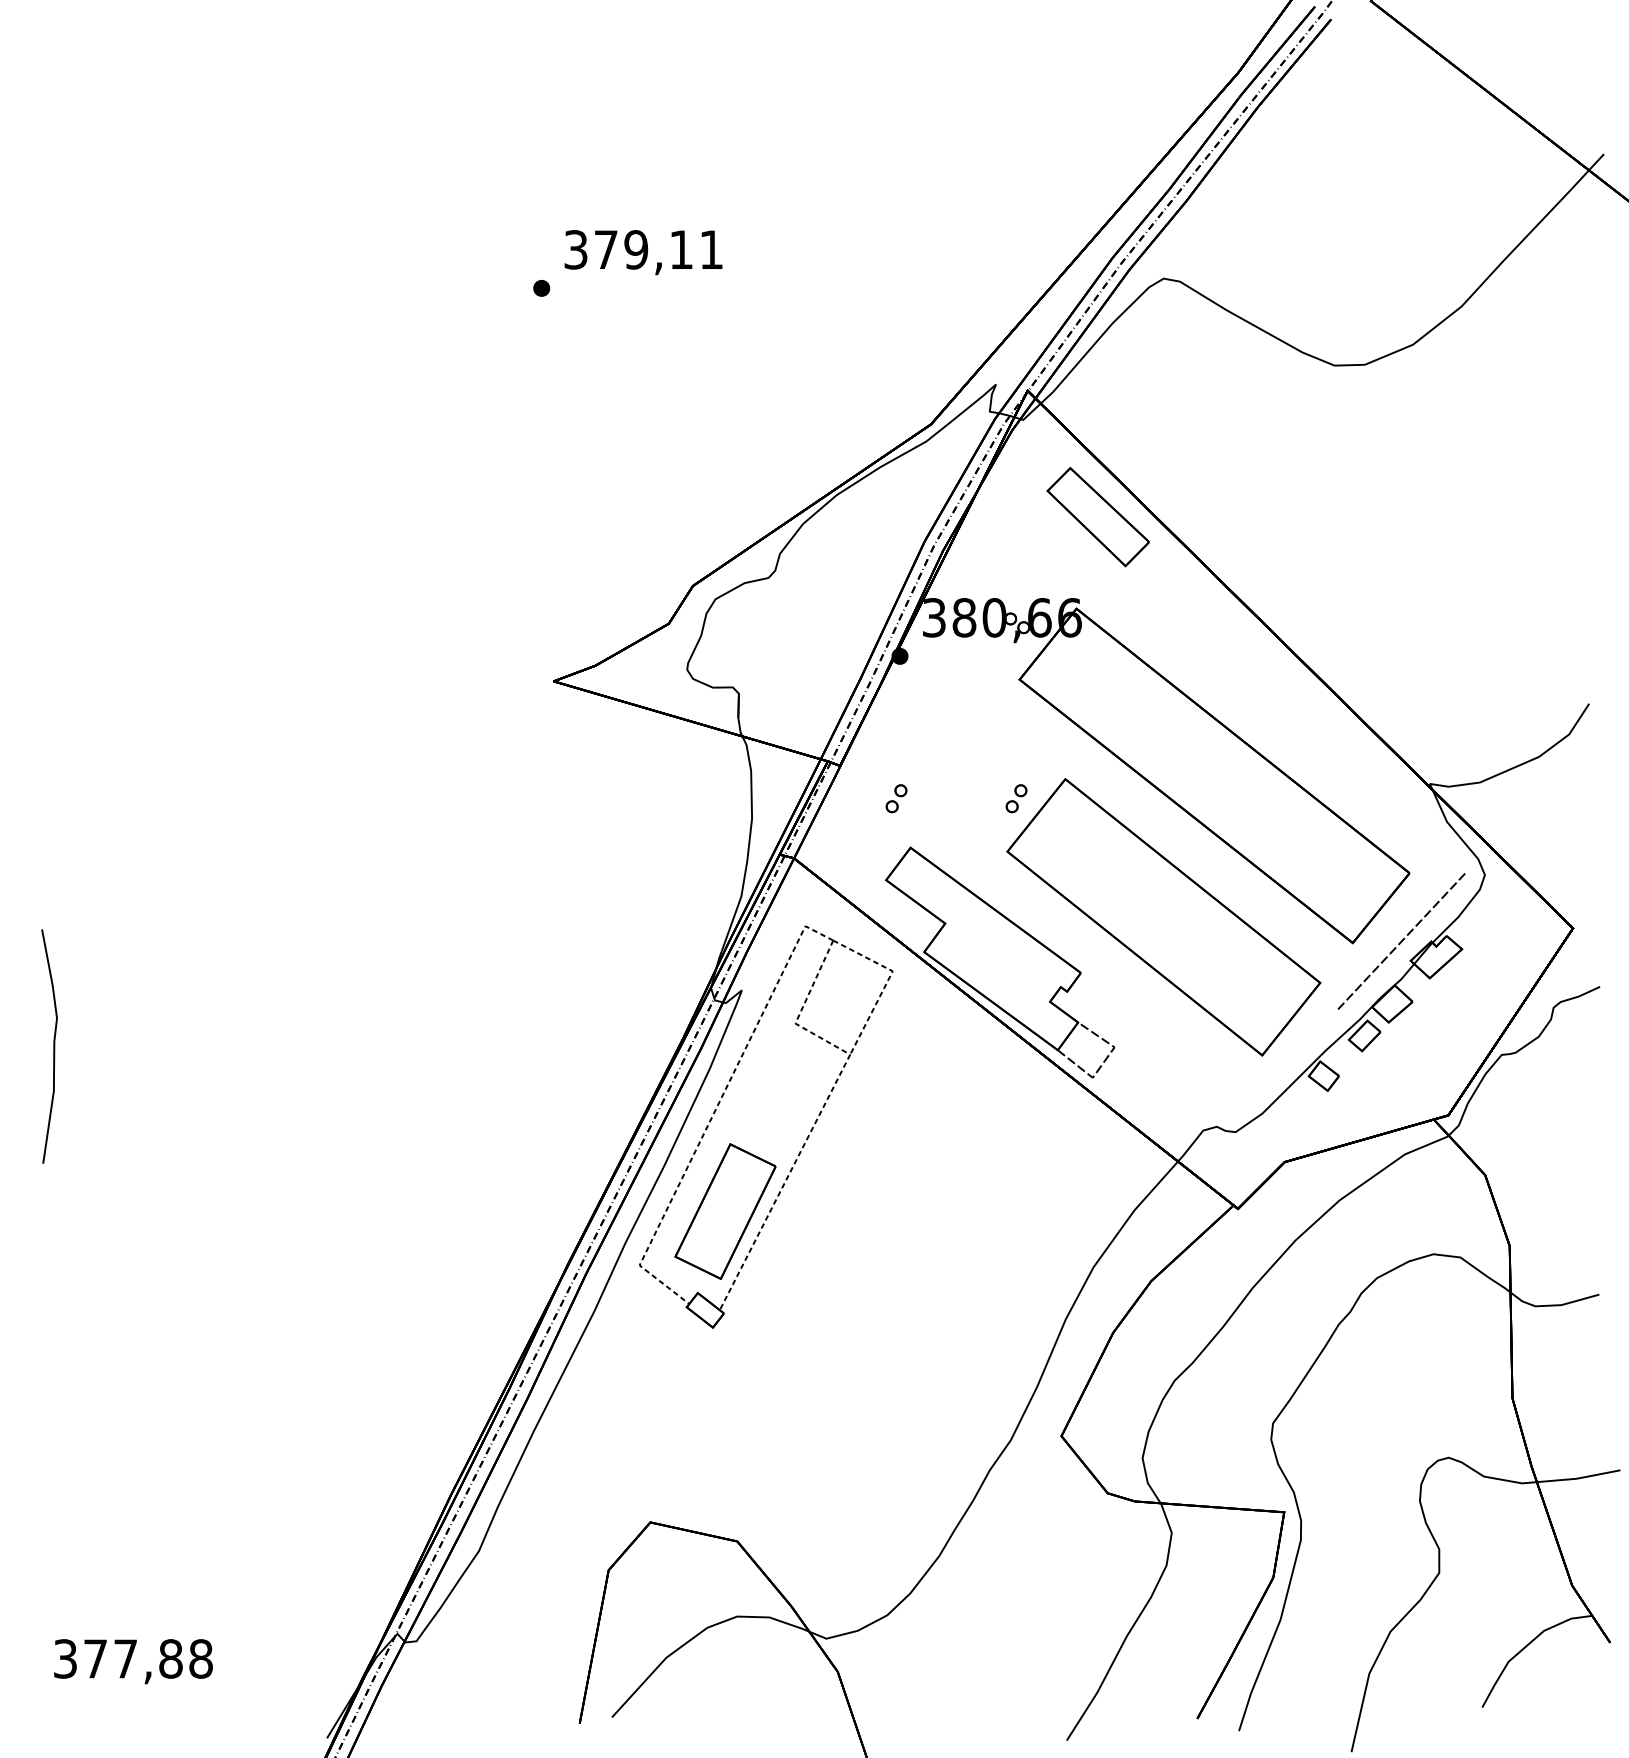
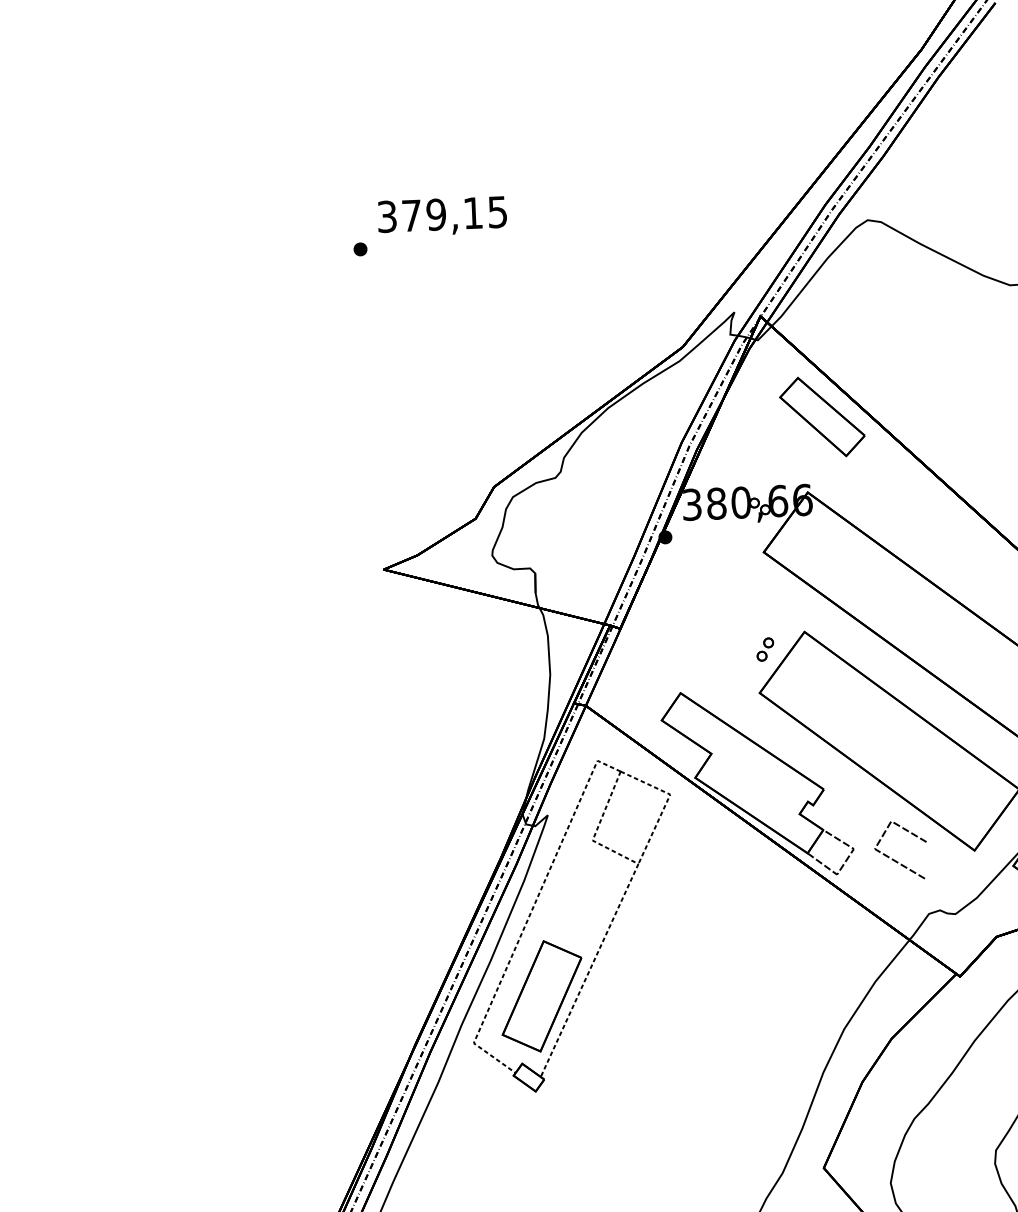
text: (711, 249) -> (497, 211), 379,11 -> 379,15
part: (896, 798) -> (667, 653), removed
line: (1165, 1063) -> (895, 860), added

